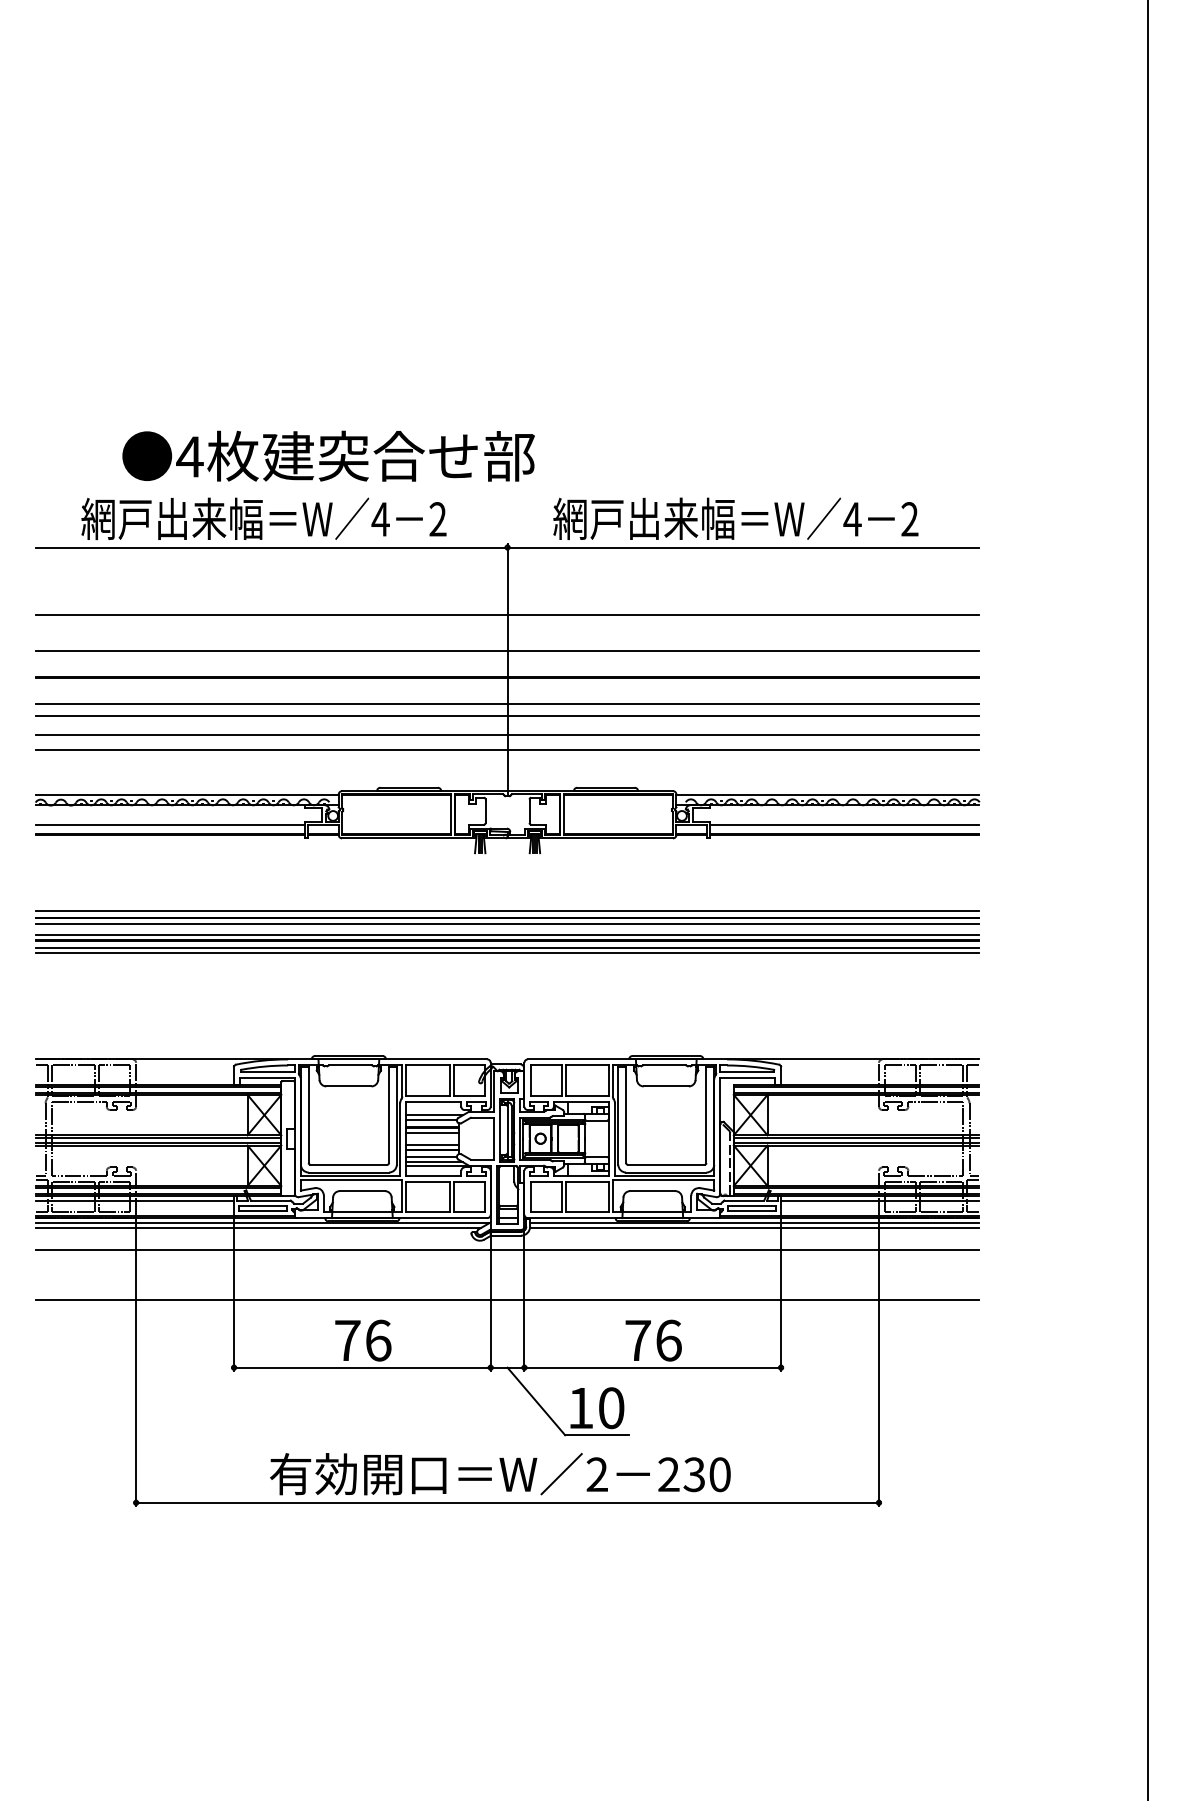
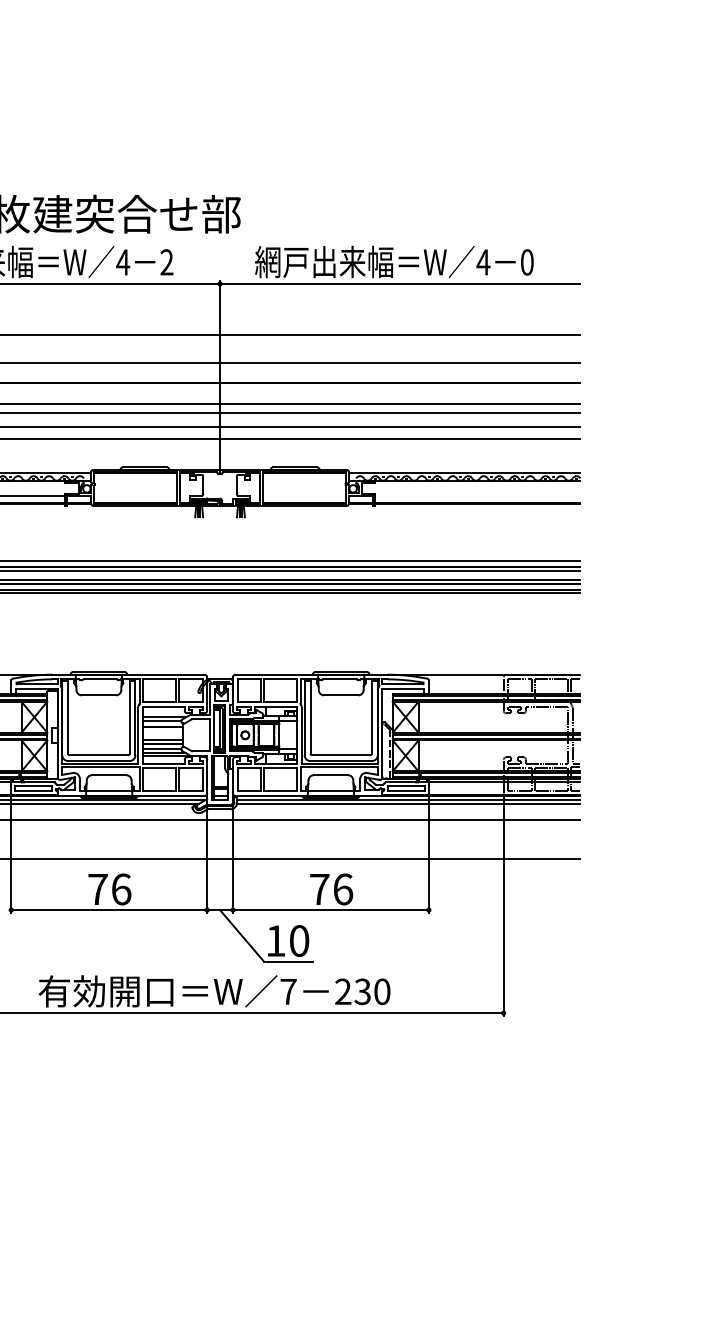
text: (909, 519) -> (526, 262), 2 -> 0
line: (844, 825) -> (477, 496), removed
line: (432, 1133) -> (162, 731), removed
text: (597, 1474) -> (288, 991), 2 -> 7

